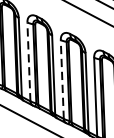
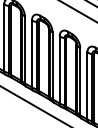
line: (28, 61) -> (31, 53), dashed -> solid
line: (62, 78) -> (59, 69), dashed -> solid

